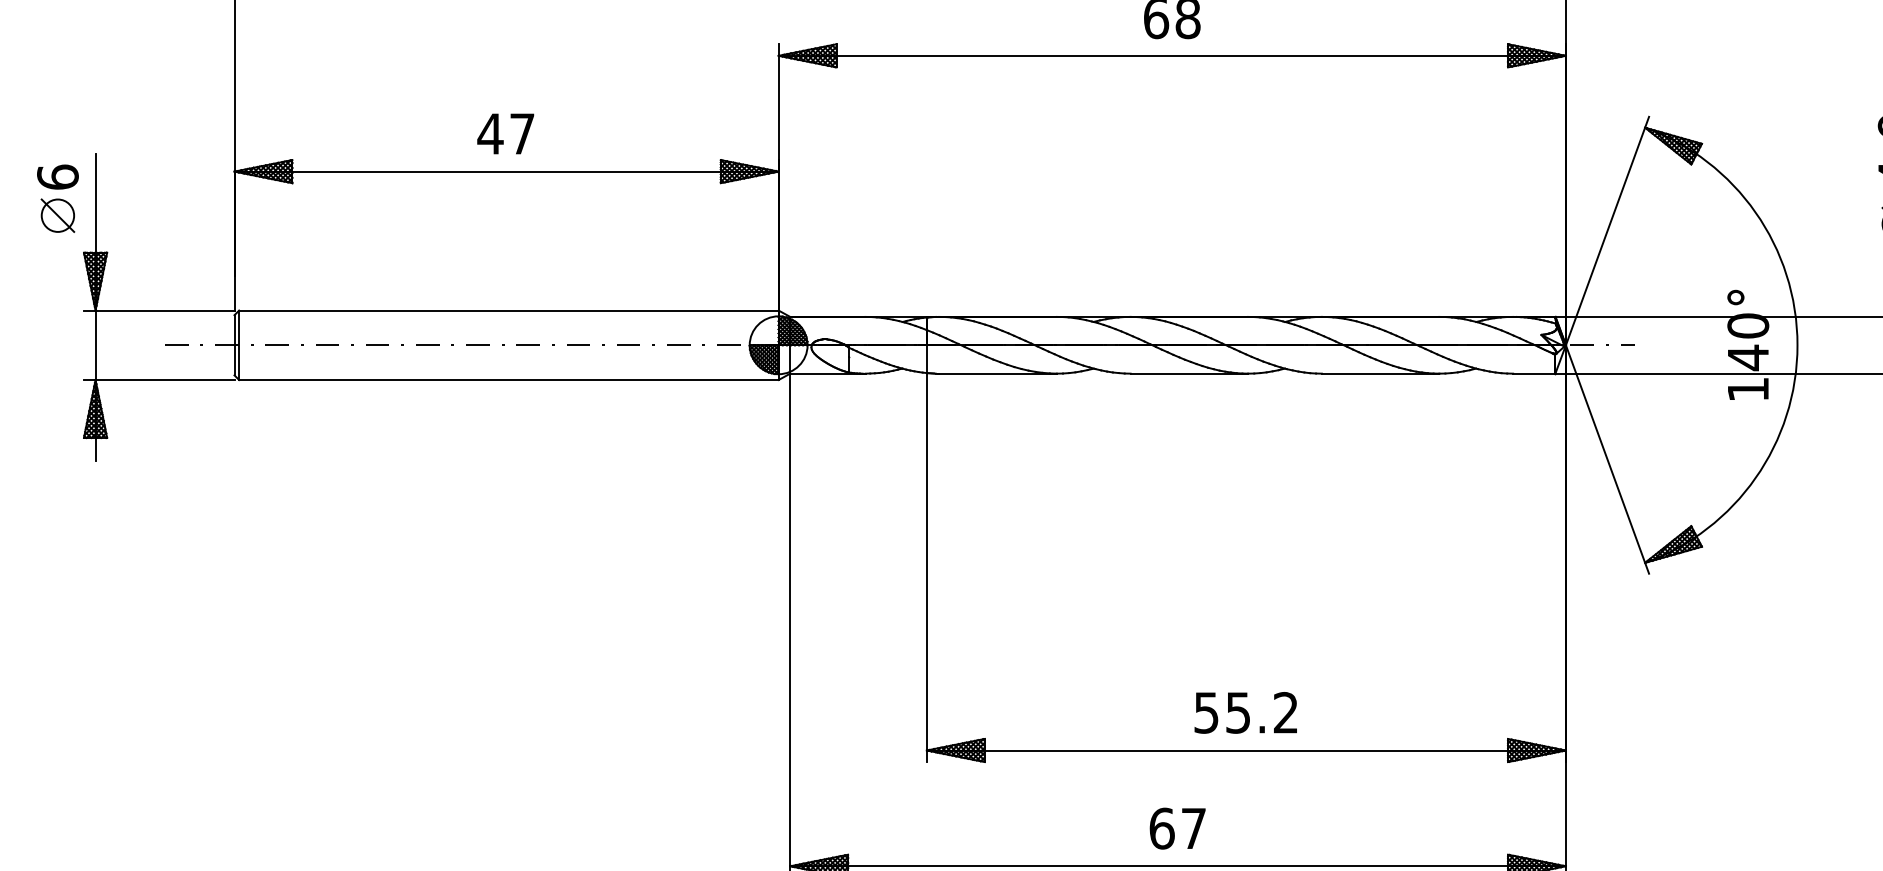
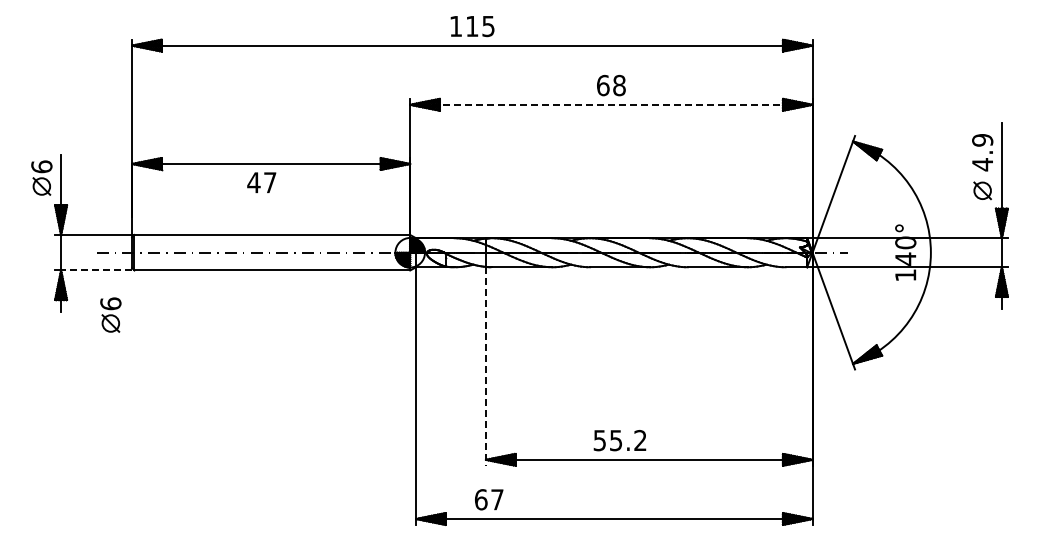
line: (1172, 55) -> (611, 104), solid -> dashed
text: (505, 133) -> (261, 182), moved
line: (164, 380) -> (96, 270), solid -> dashed
part: (192, 466) -> (110, 314), added
line: (925, 569) -> (485, 367), solid -> dashed
text: (1244, 712) -> (619, 440), moved
text: (1178, 828) -> (489, 499), moved

